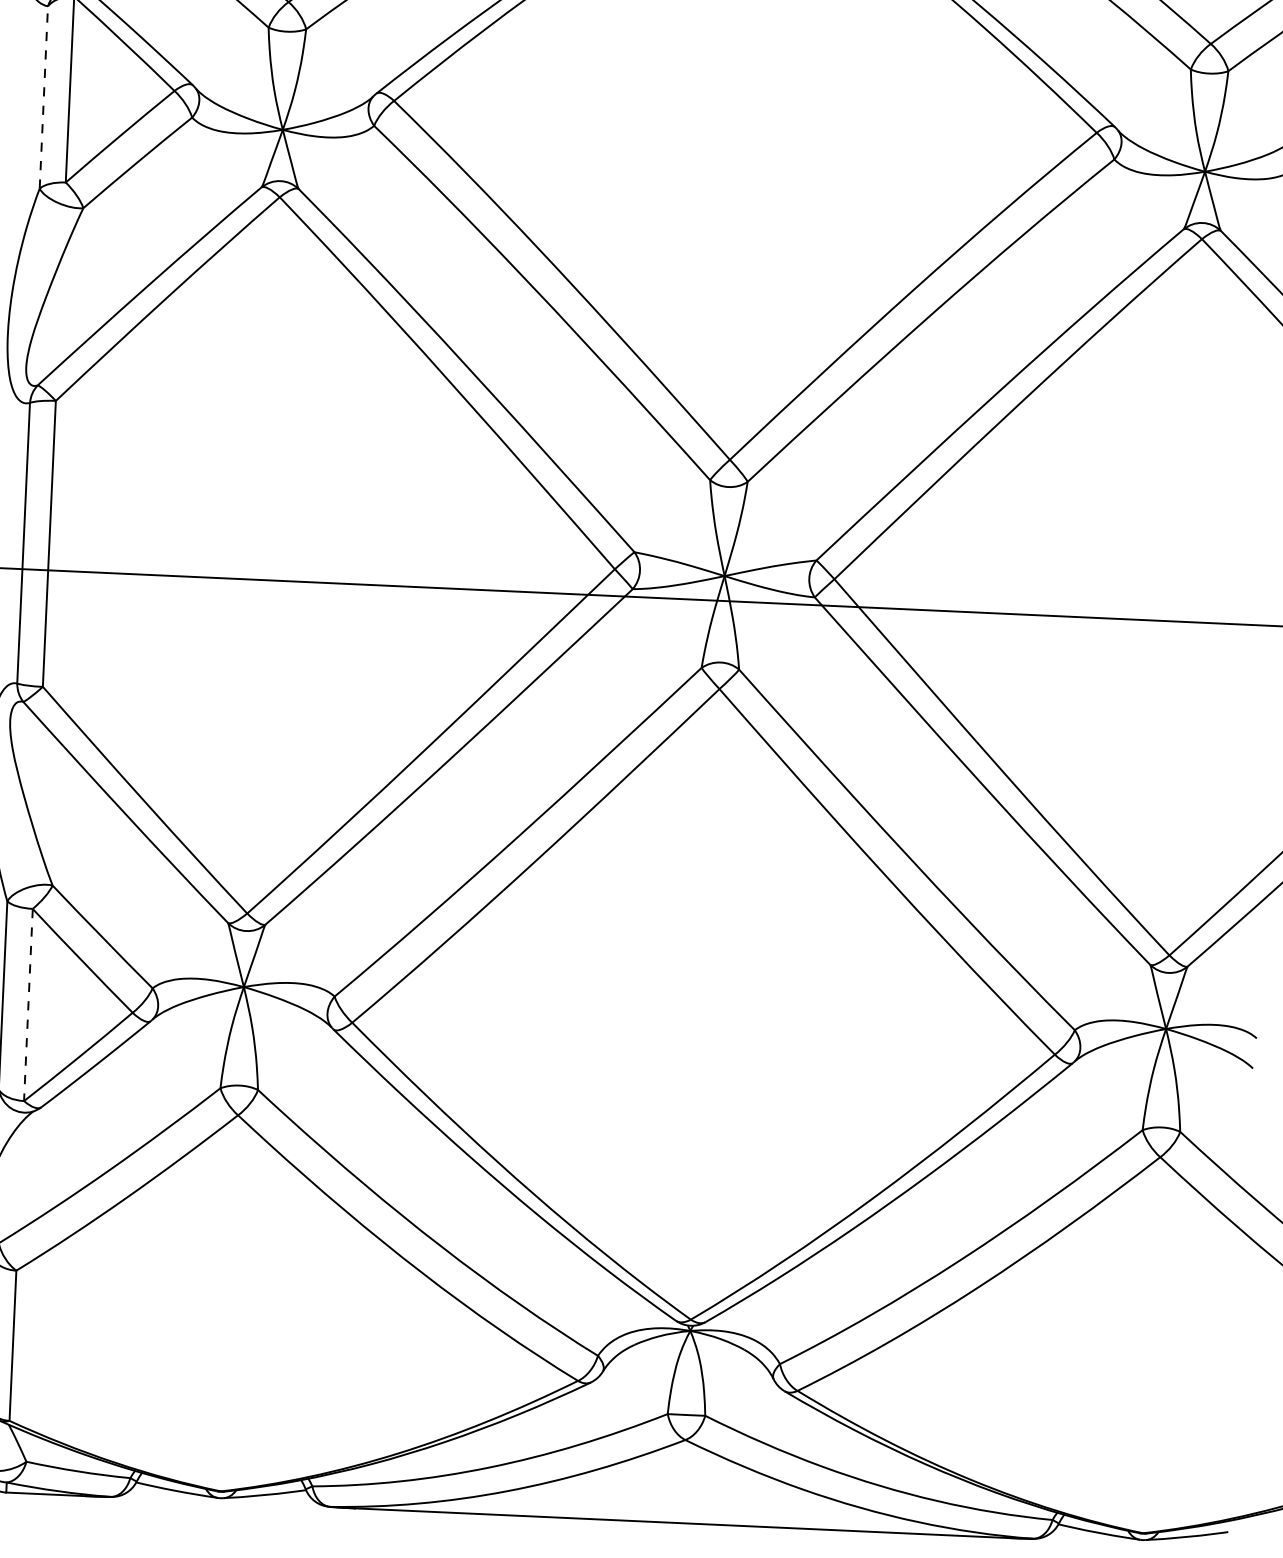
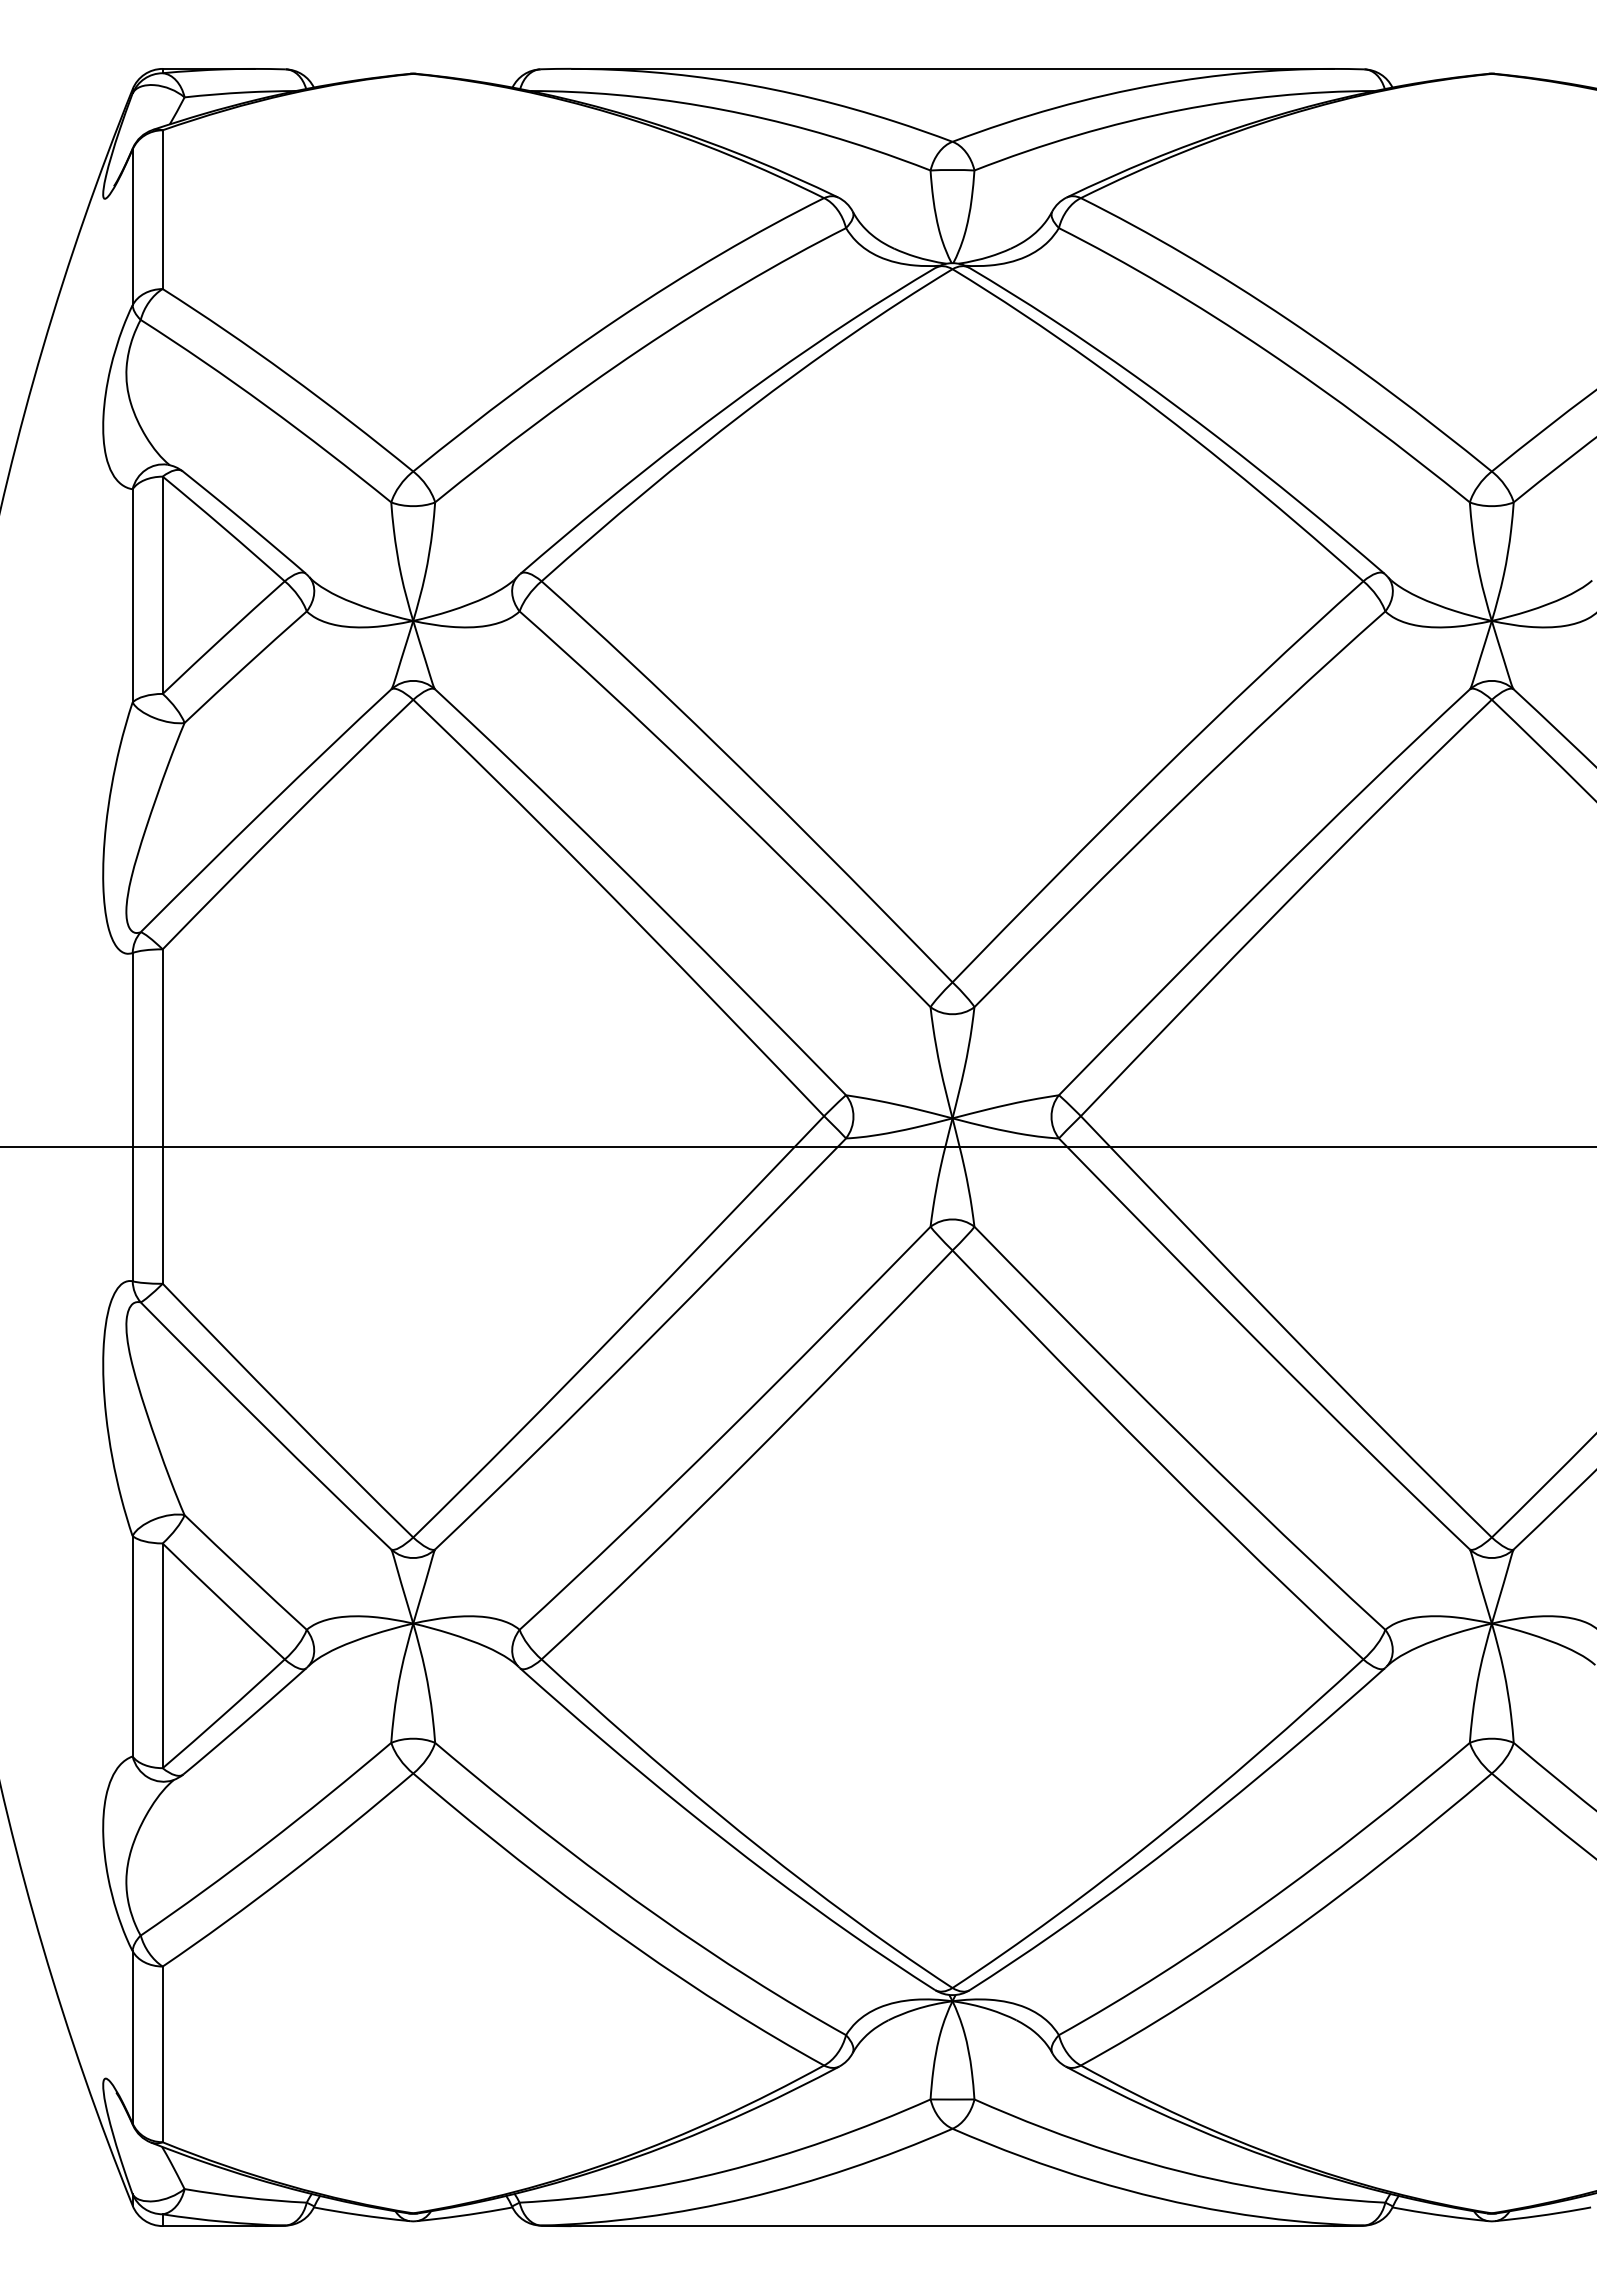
line: (43, 97) -> (132, 595), dashed -> solid
line: (28, 1005) -> (162, 1656), dashed -> solid

